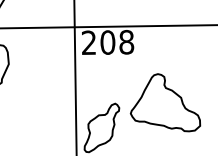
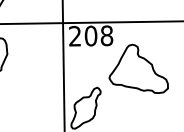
part: (165, 102) -> (138, 68), moved

